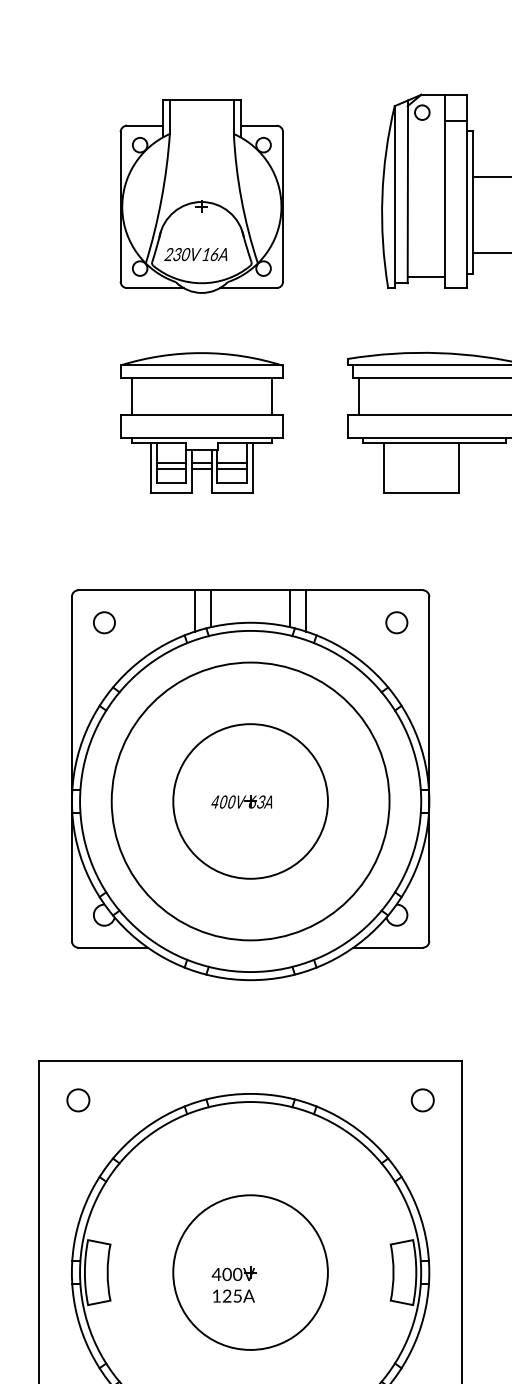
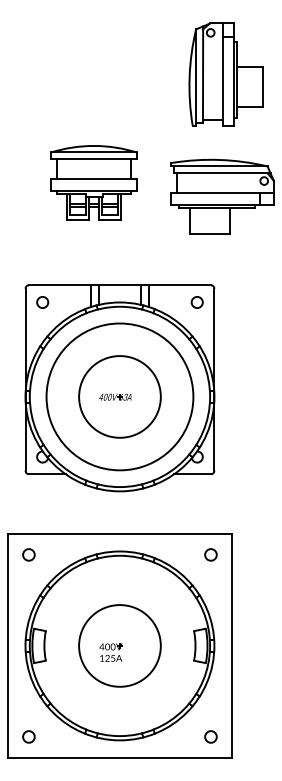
part: (200, 195) -> (93, 76), removed
part: (200, 422) -> (93, 182), moved

